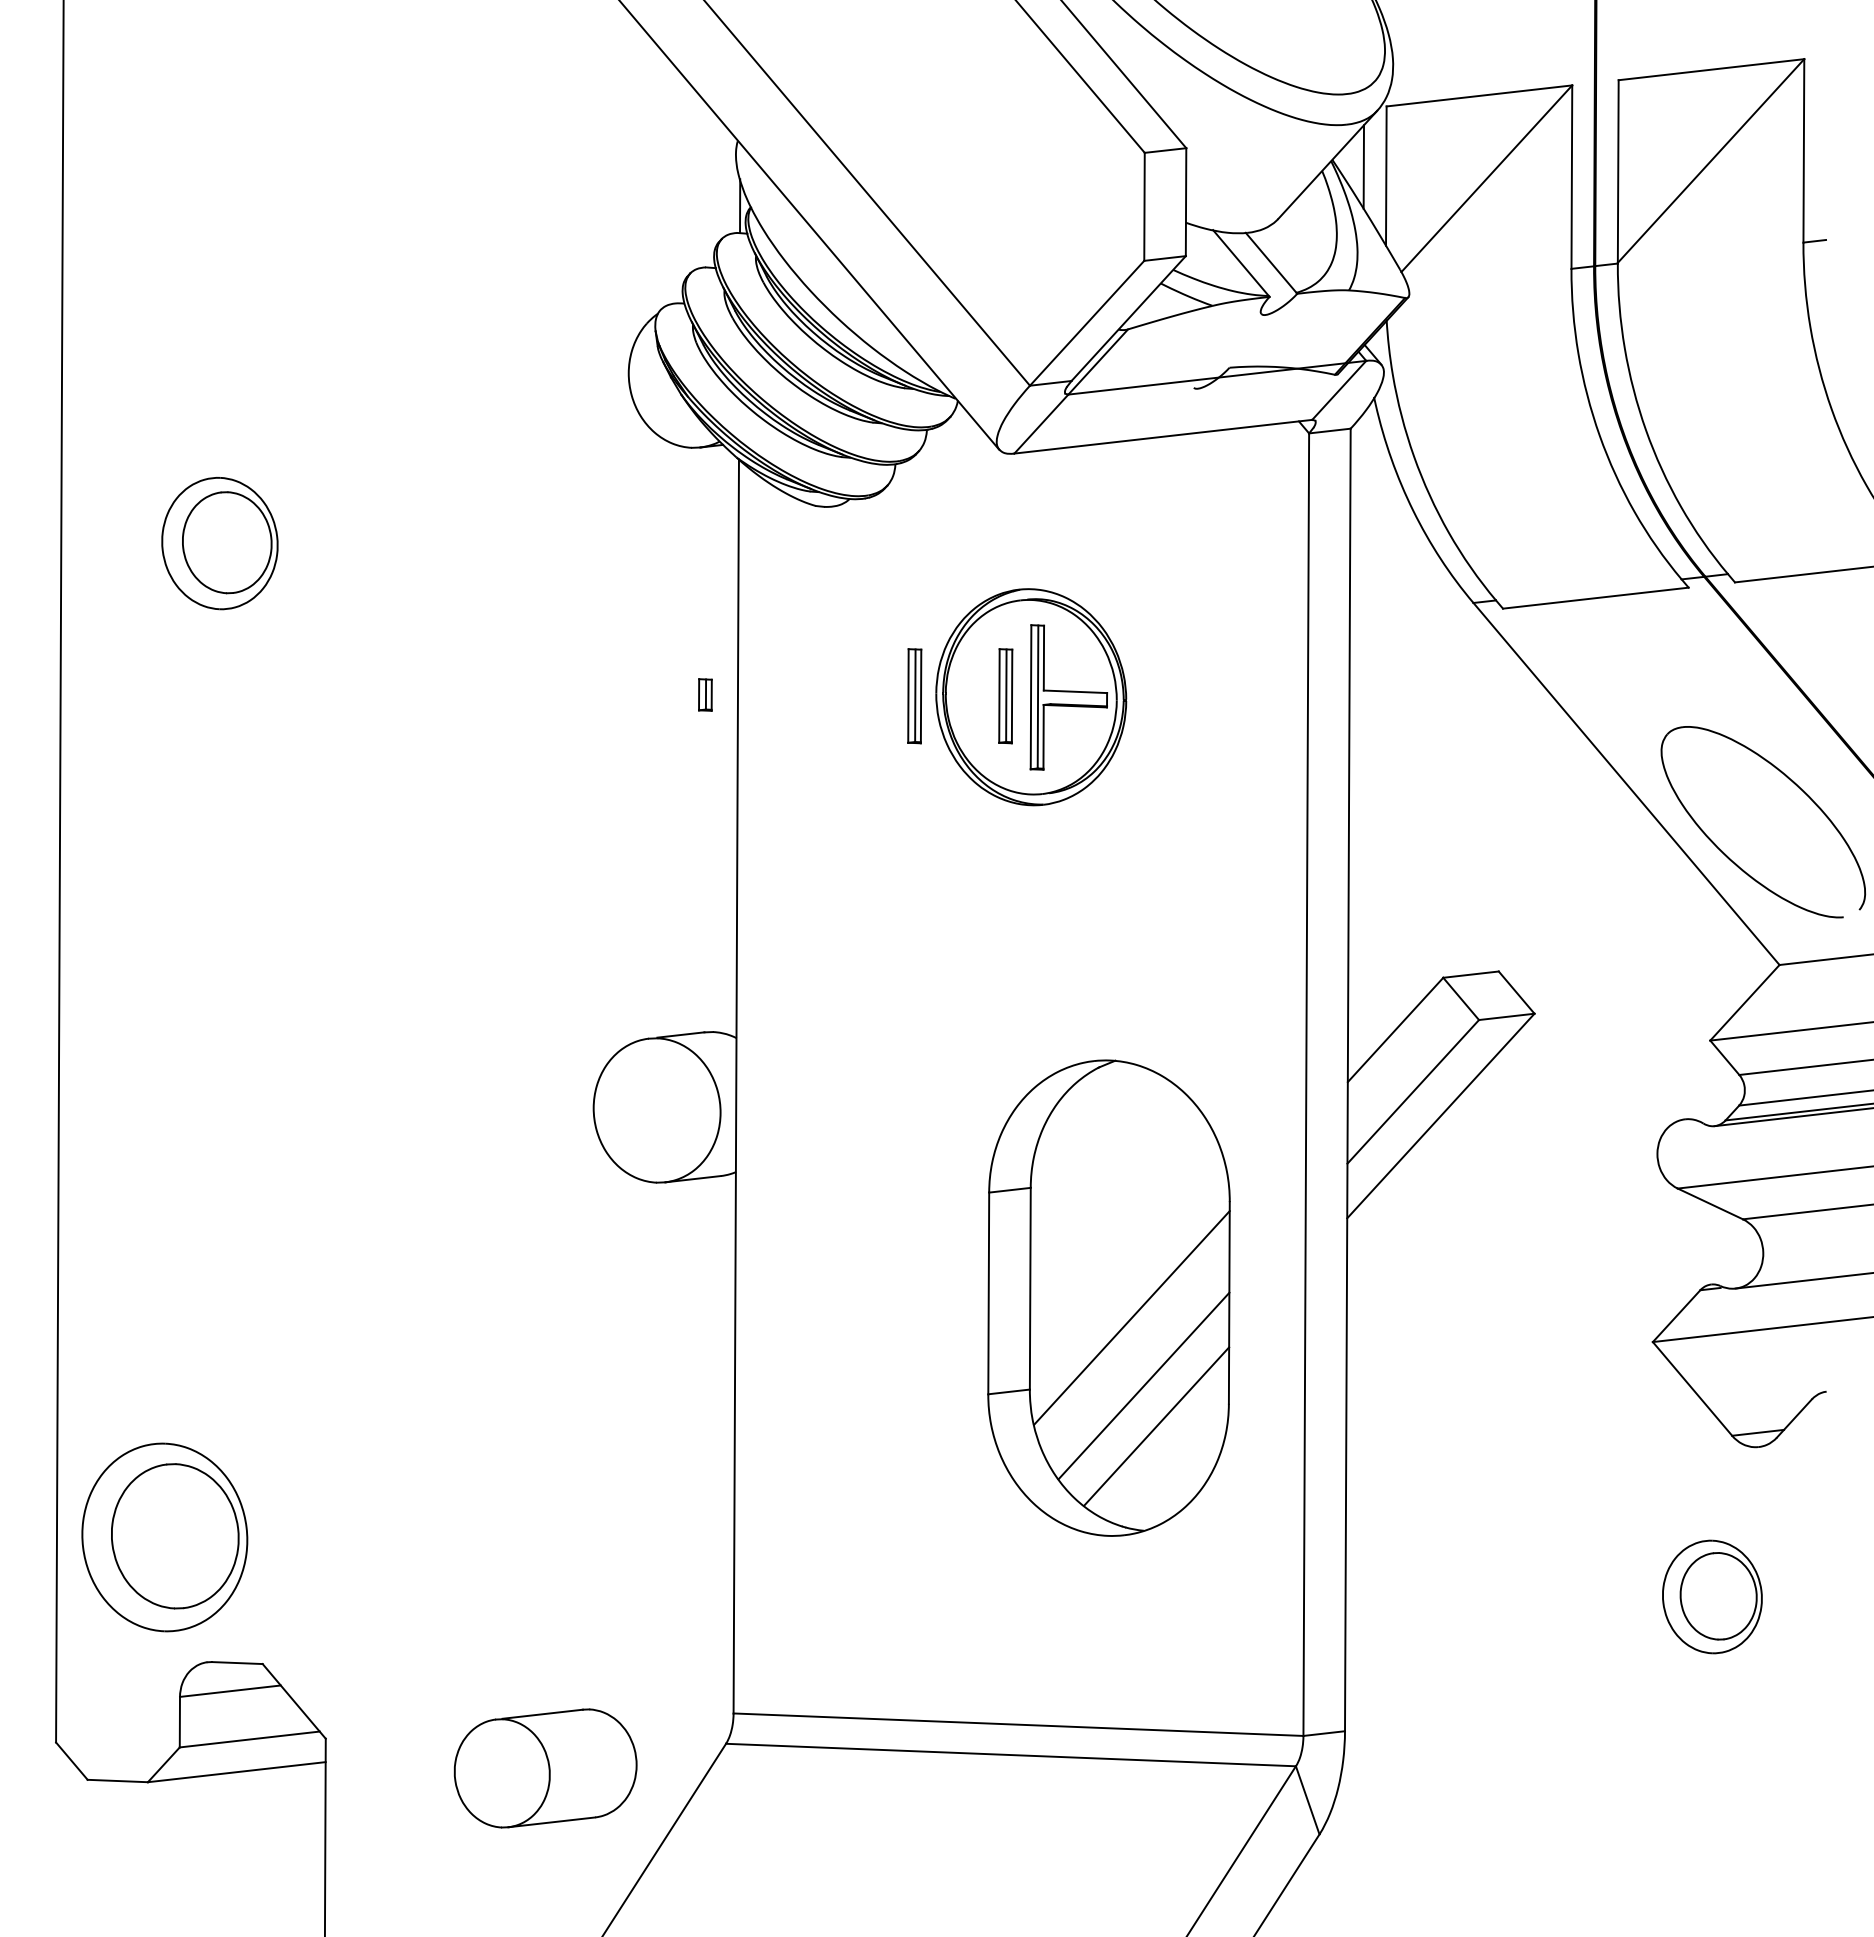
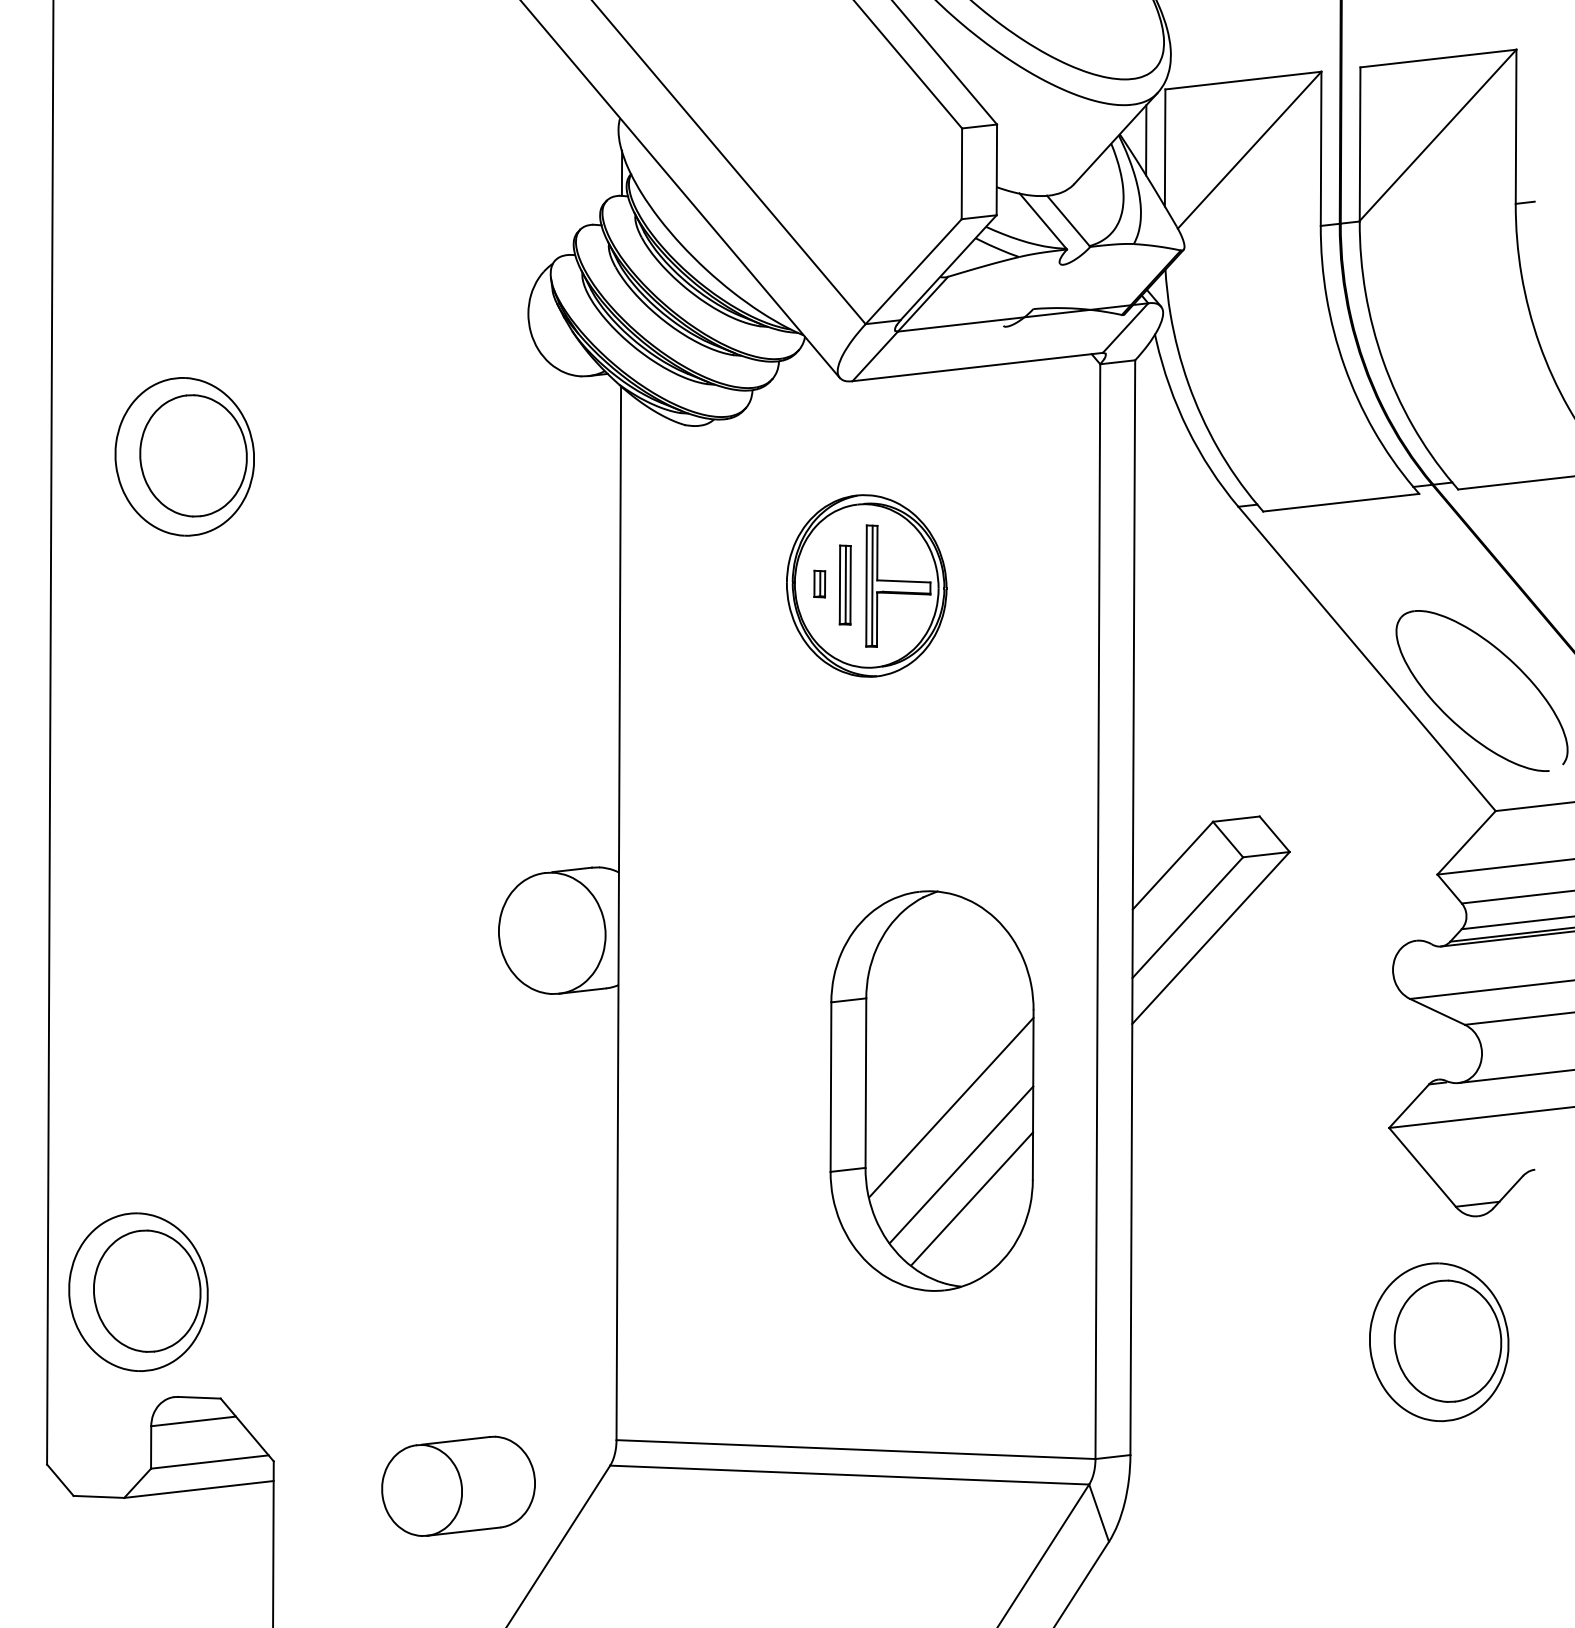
part: (219, 543) -> (184, 456), size x1.43
part: (705, 694) -> (819, 583), moved
part: (914, 696) -> (768, 585), removed
part: (1712, 1596) -> (1439, 1341), size x1.67

